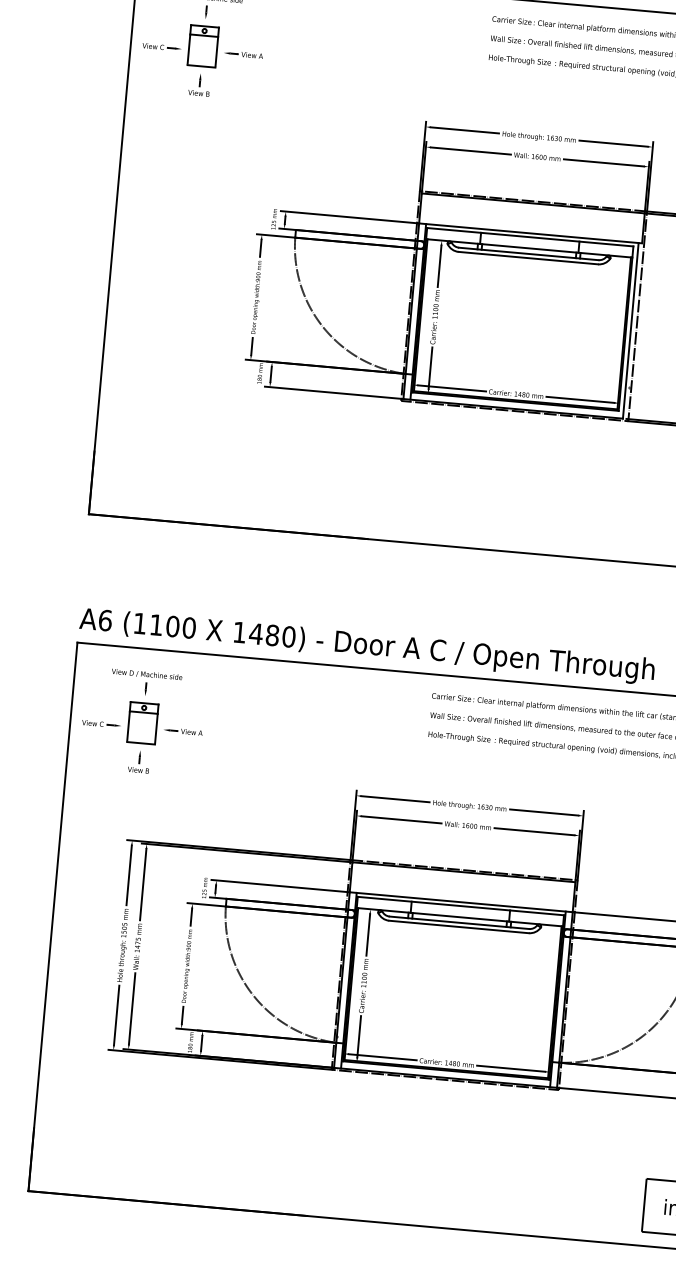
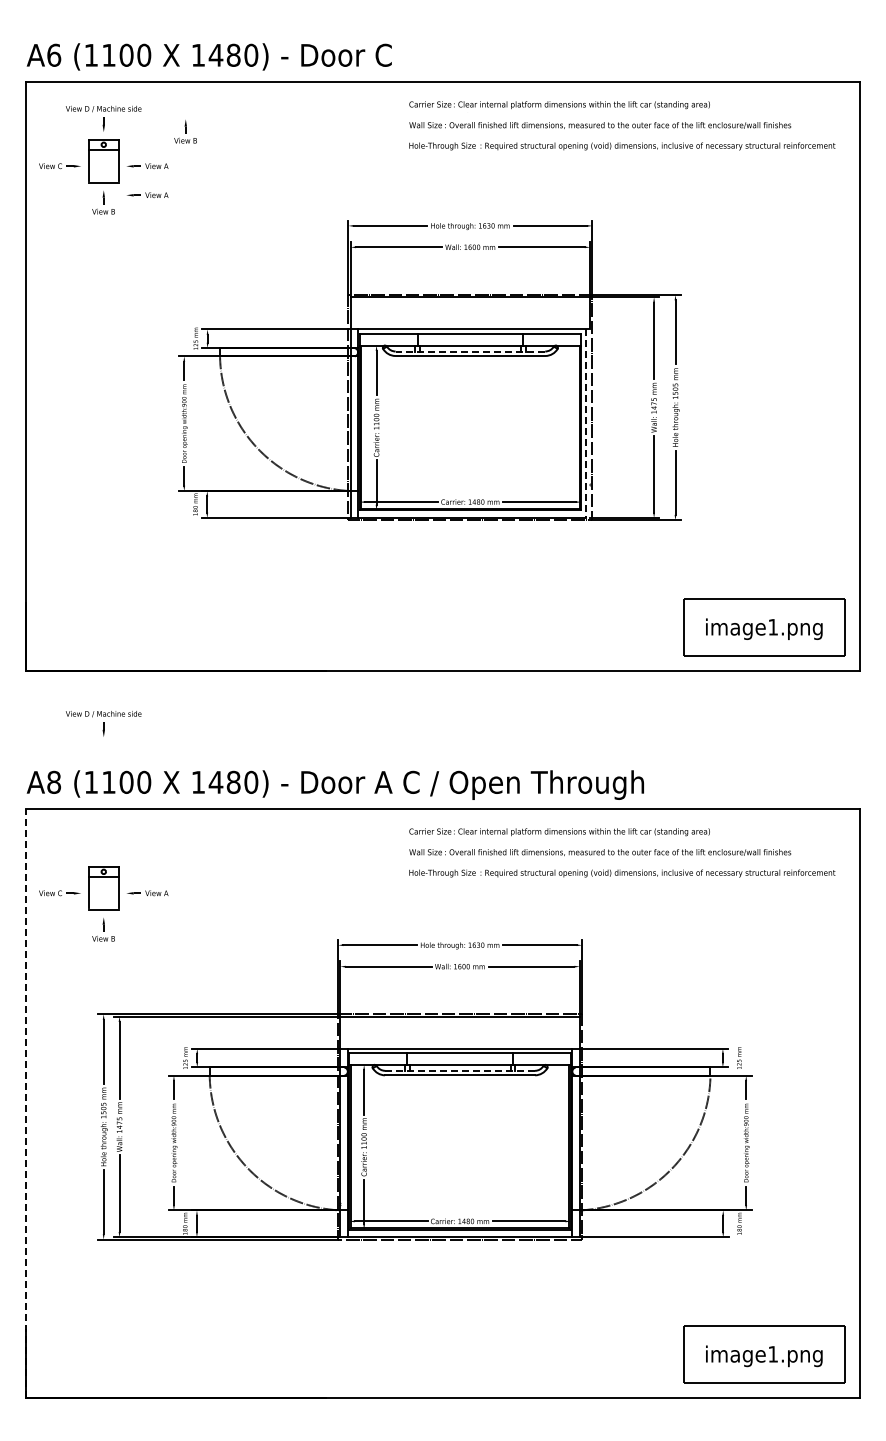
part: (281, 25) -> (185, 131), added
part: (241, 81) -> (147, 195), added
line: (528, 253) -> (470, 351), solid -> dashed
line: (630, 331) -> (586, 424), solid -> dashed
text: (105, 619) -> (54, 781), A6 -> A8
part: (146, 683) -> (103, 723), moved
line: (53, 917) -> (26, 1103), solid -> dashed
line: (459, 922) -> (460, 1070), solid -> dashed

